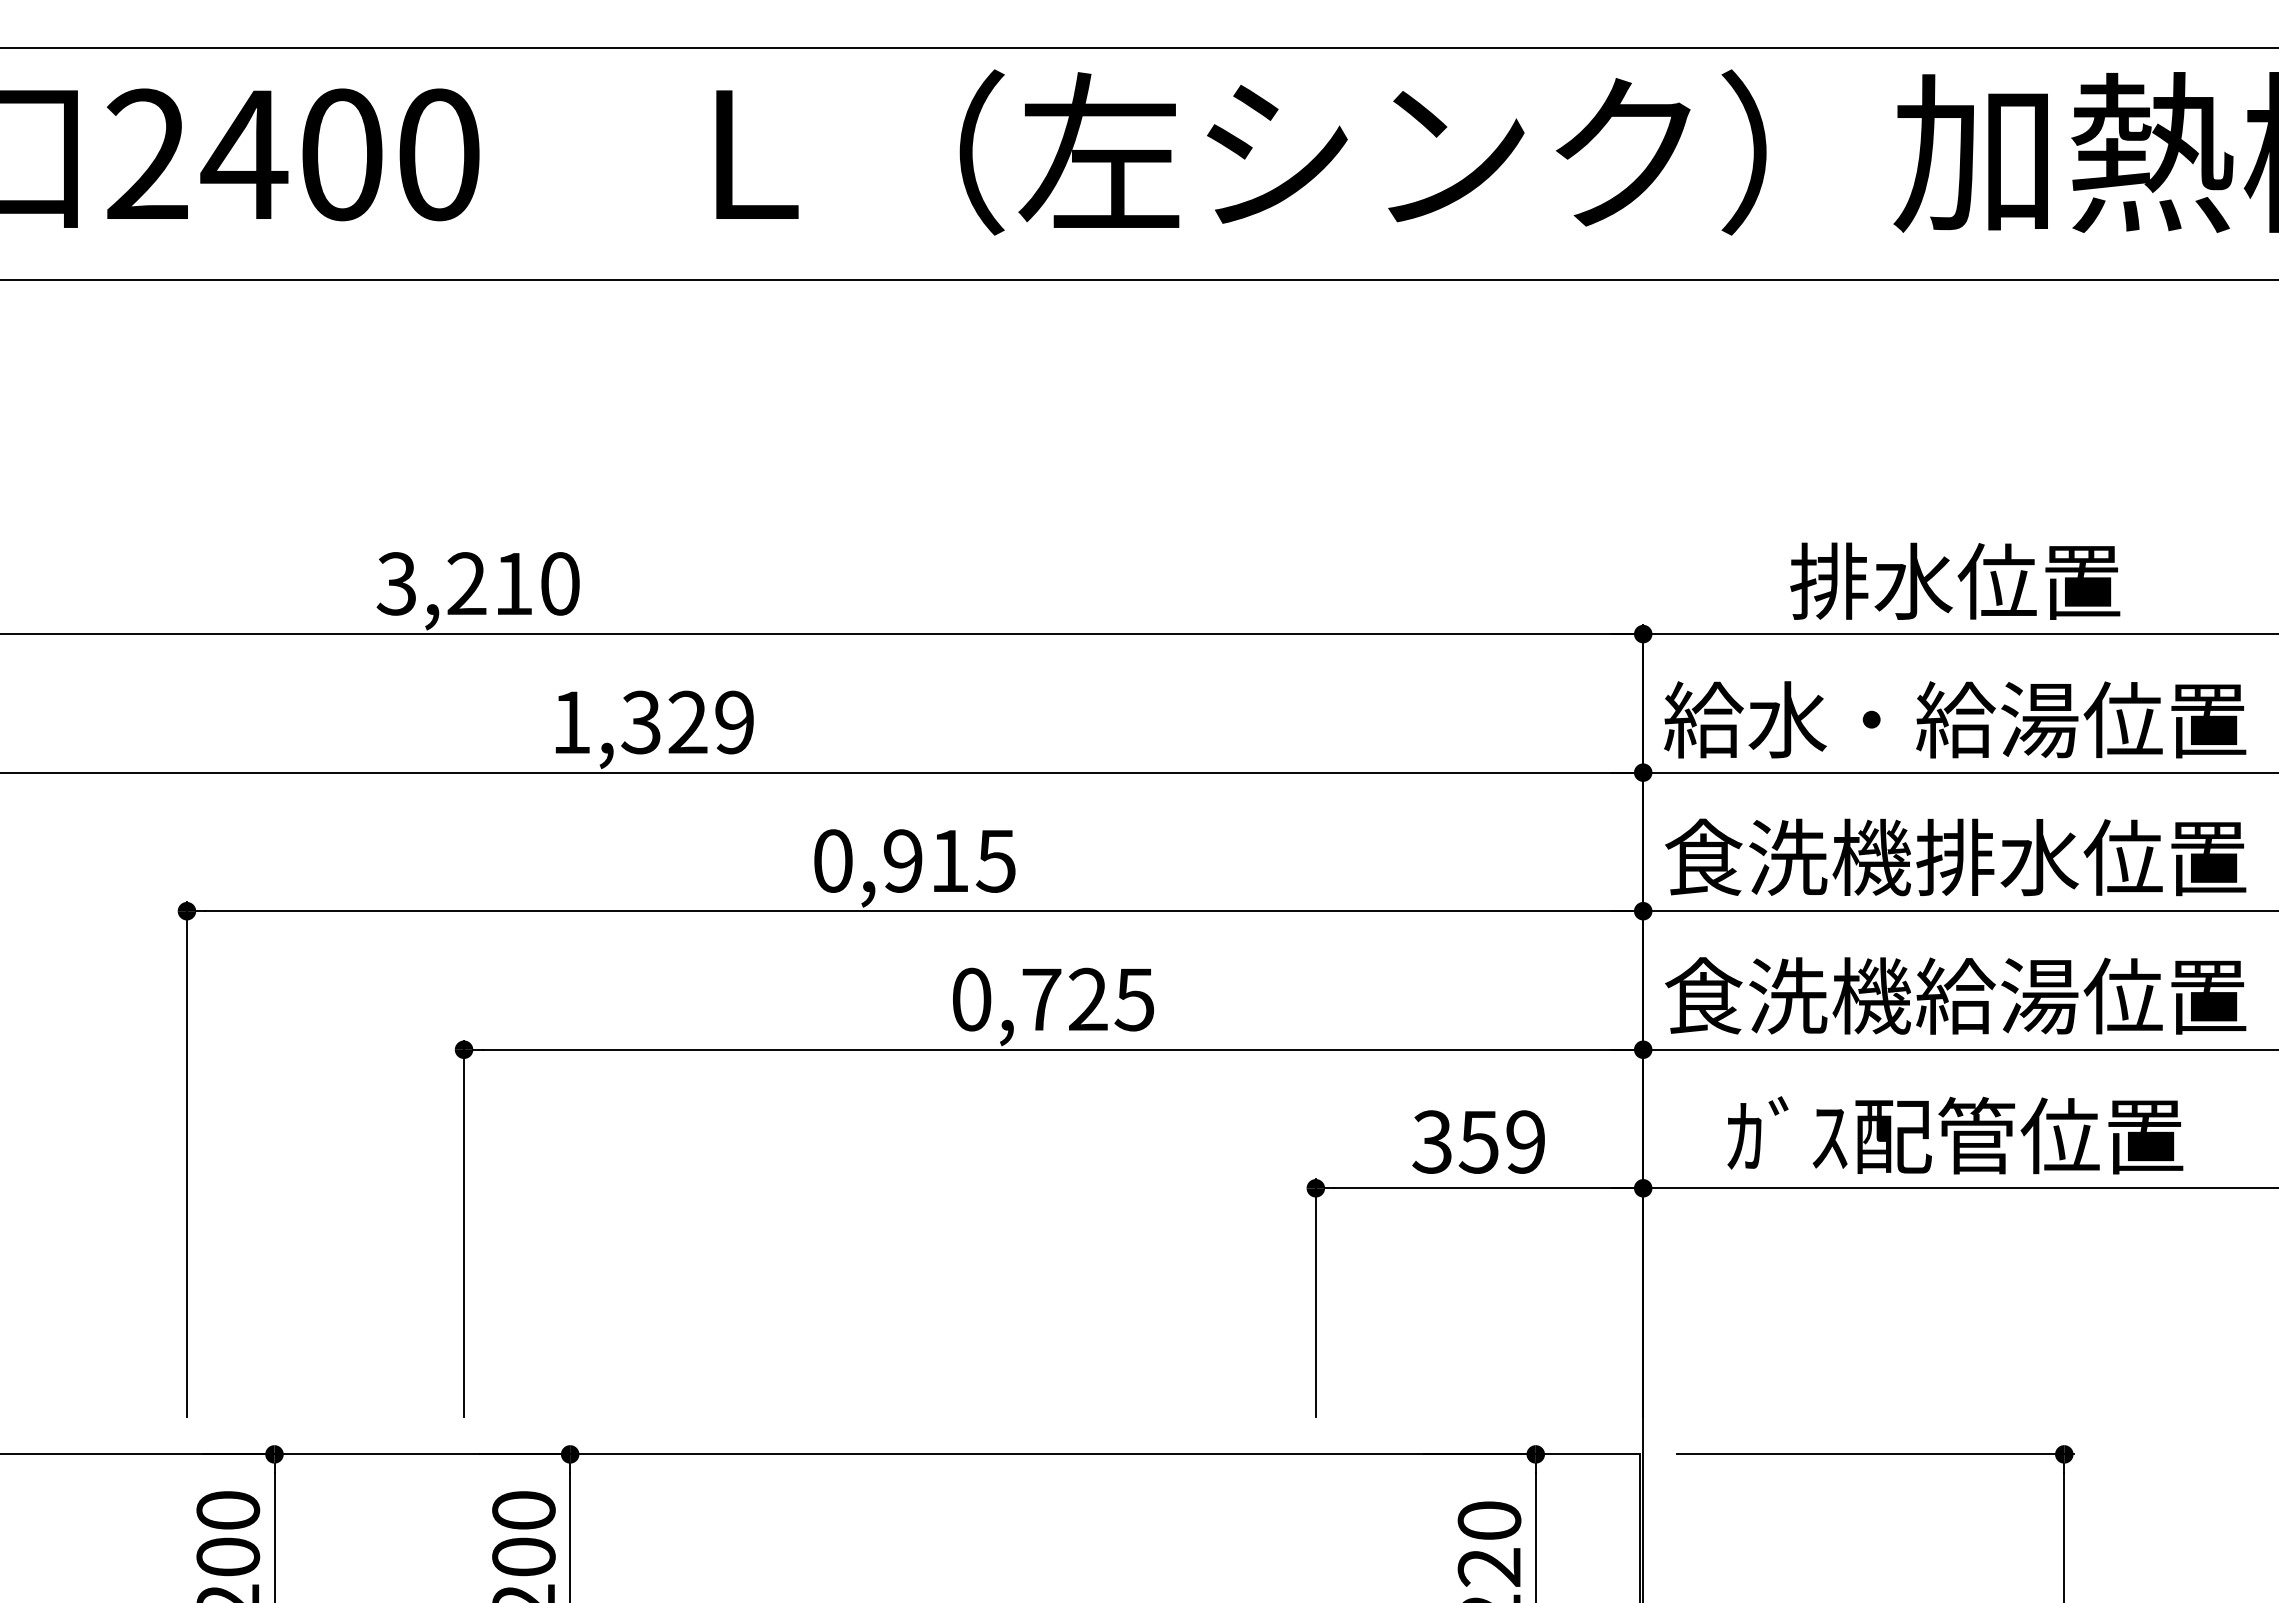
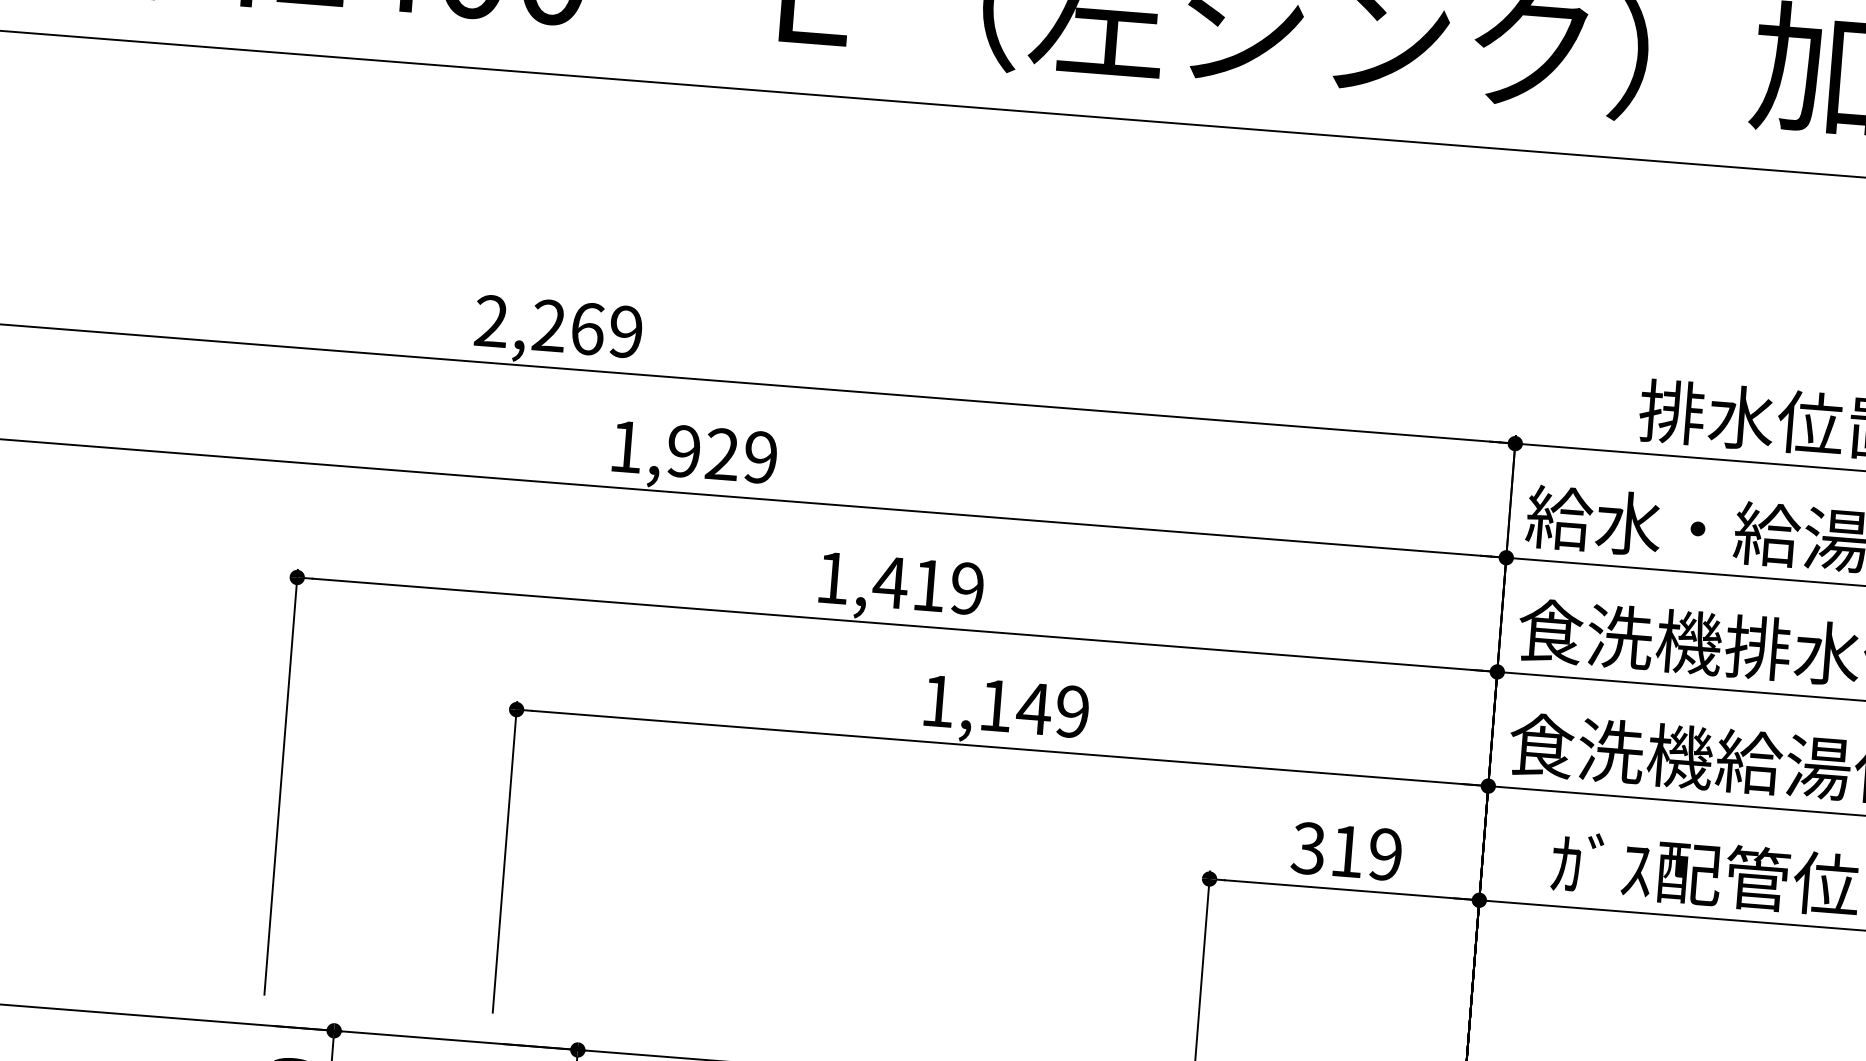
text: (477, 583) -> (557, 326), 3,210 -> 2,269
text: (640, 722) -> (683, 451), 1,329 -> 1,929
text: (914, 860) -> (900, 582), 0,915 -> 1,419
text: (1053, 999) -> (1005, 706), 0,725 -> 1,149
text: (1478, 1142) -> (1346, 851), 359 -> 319

